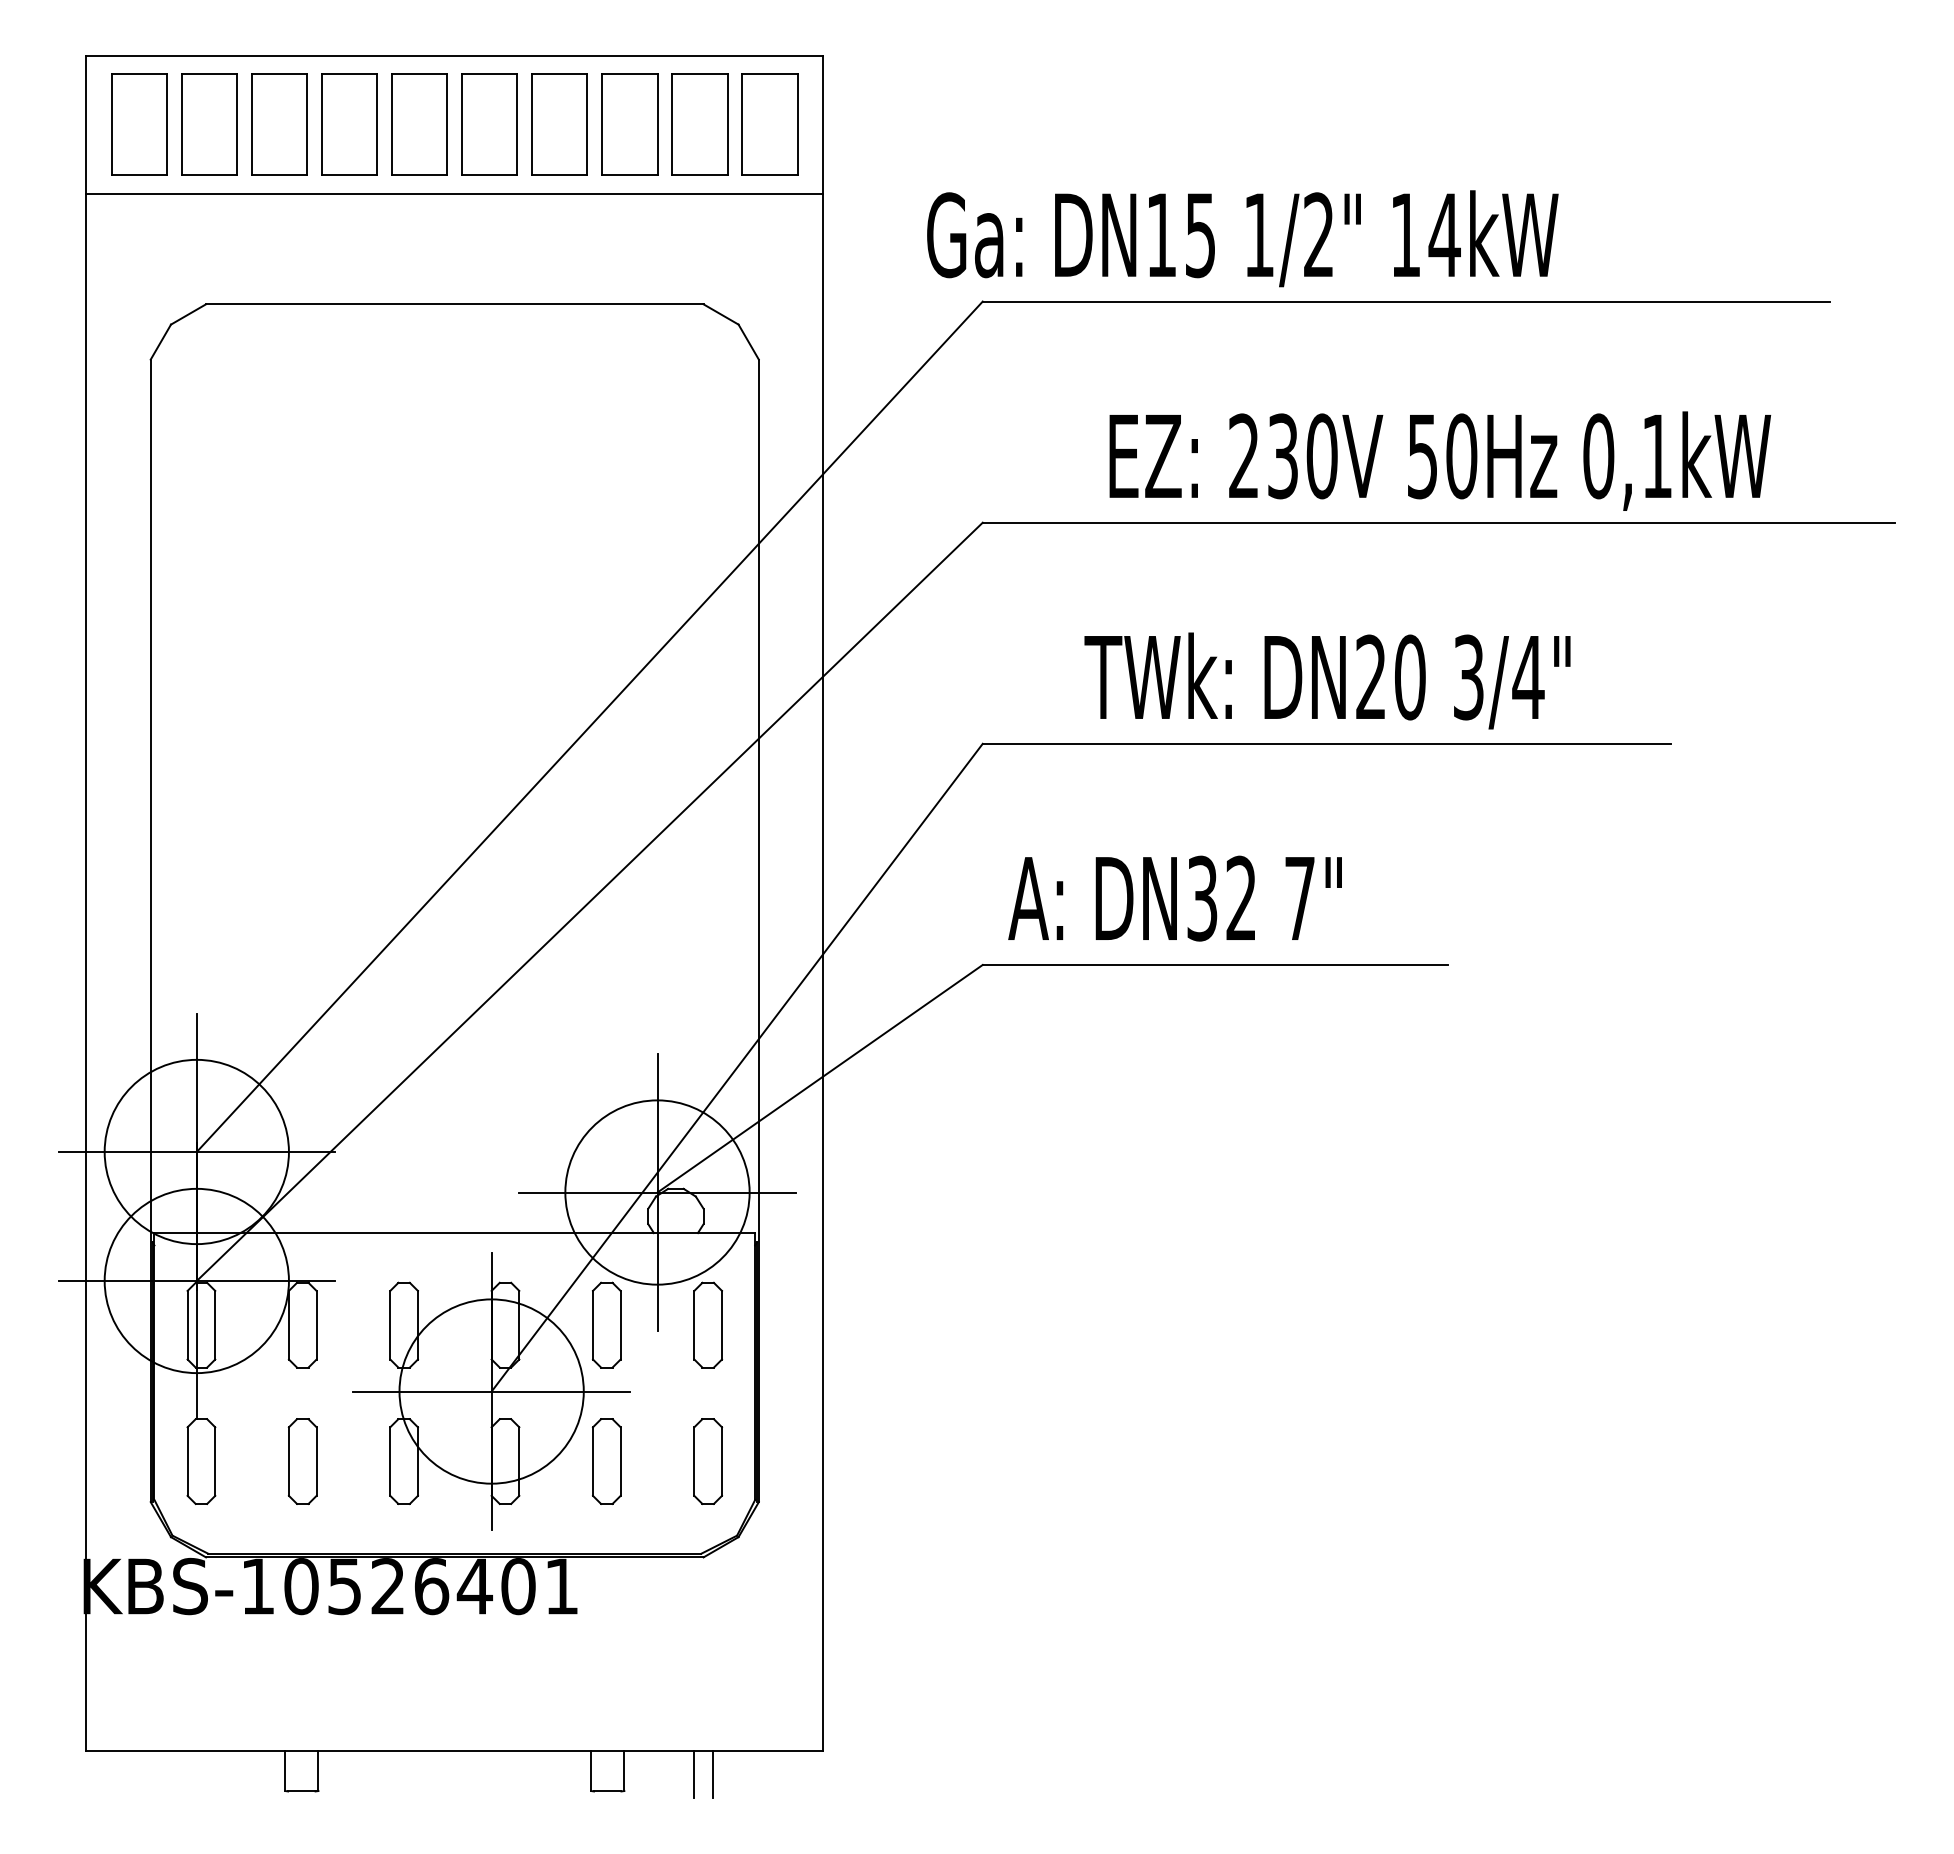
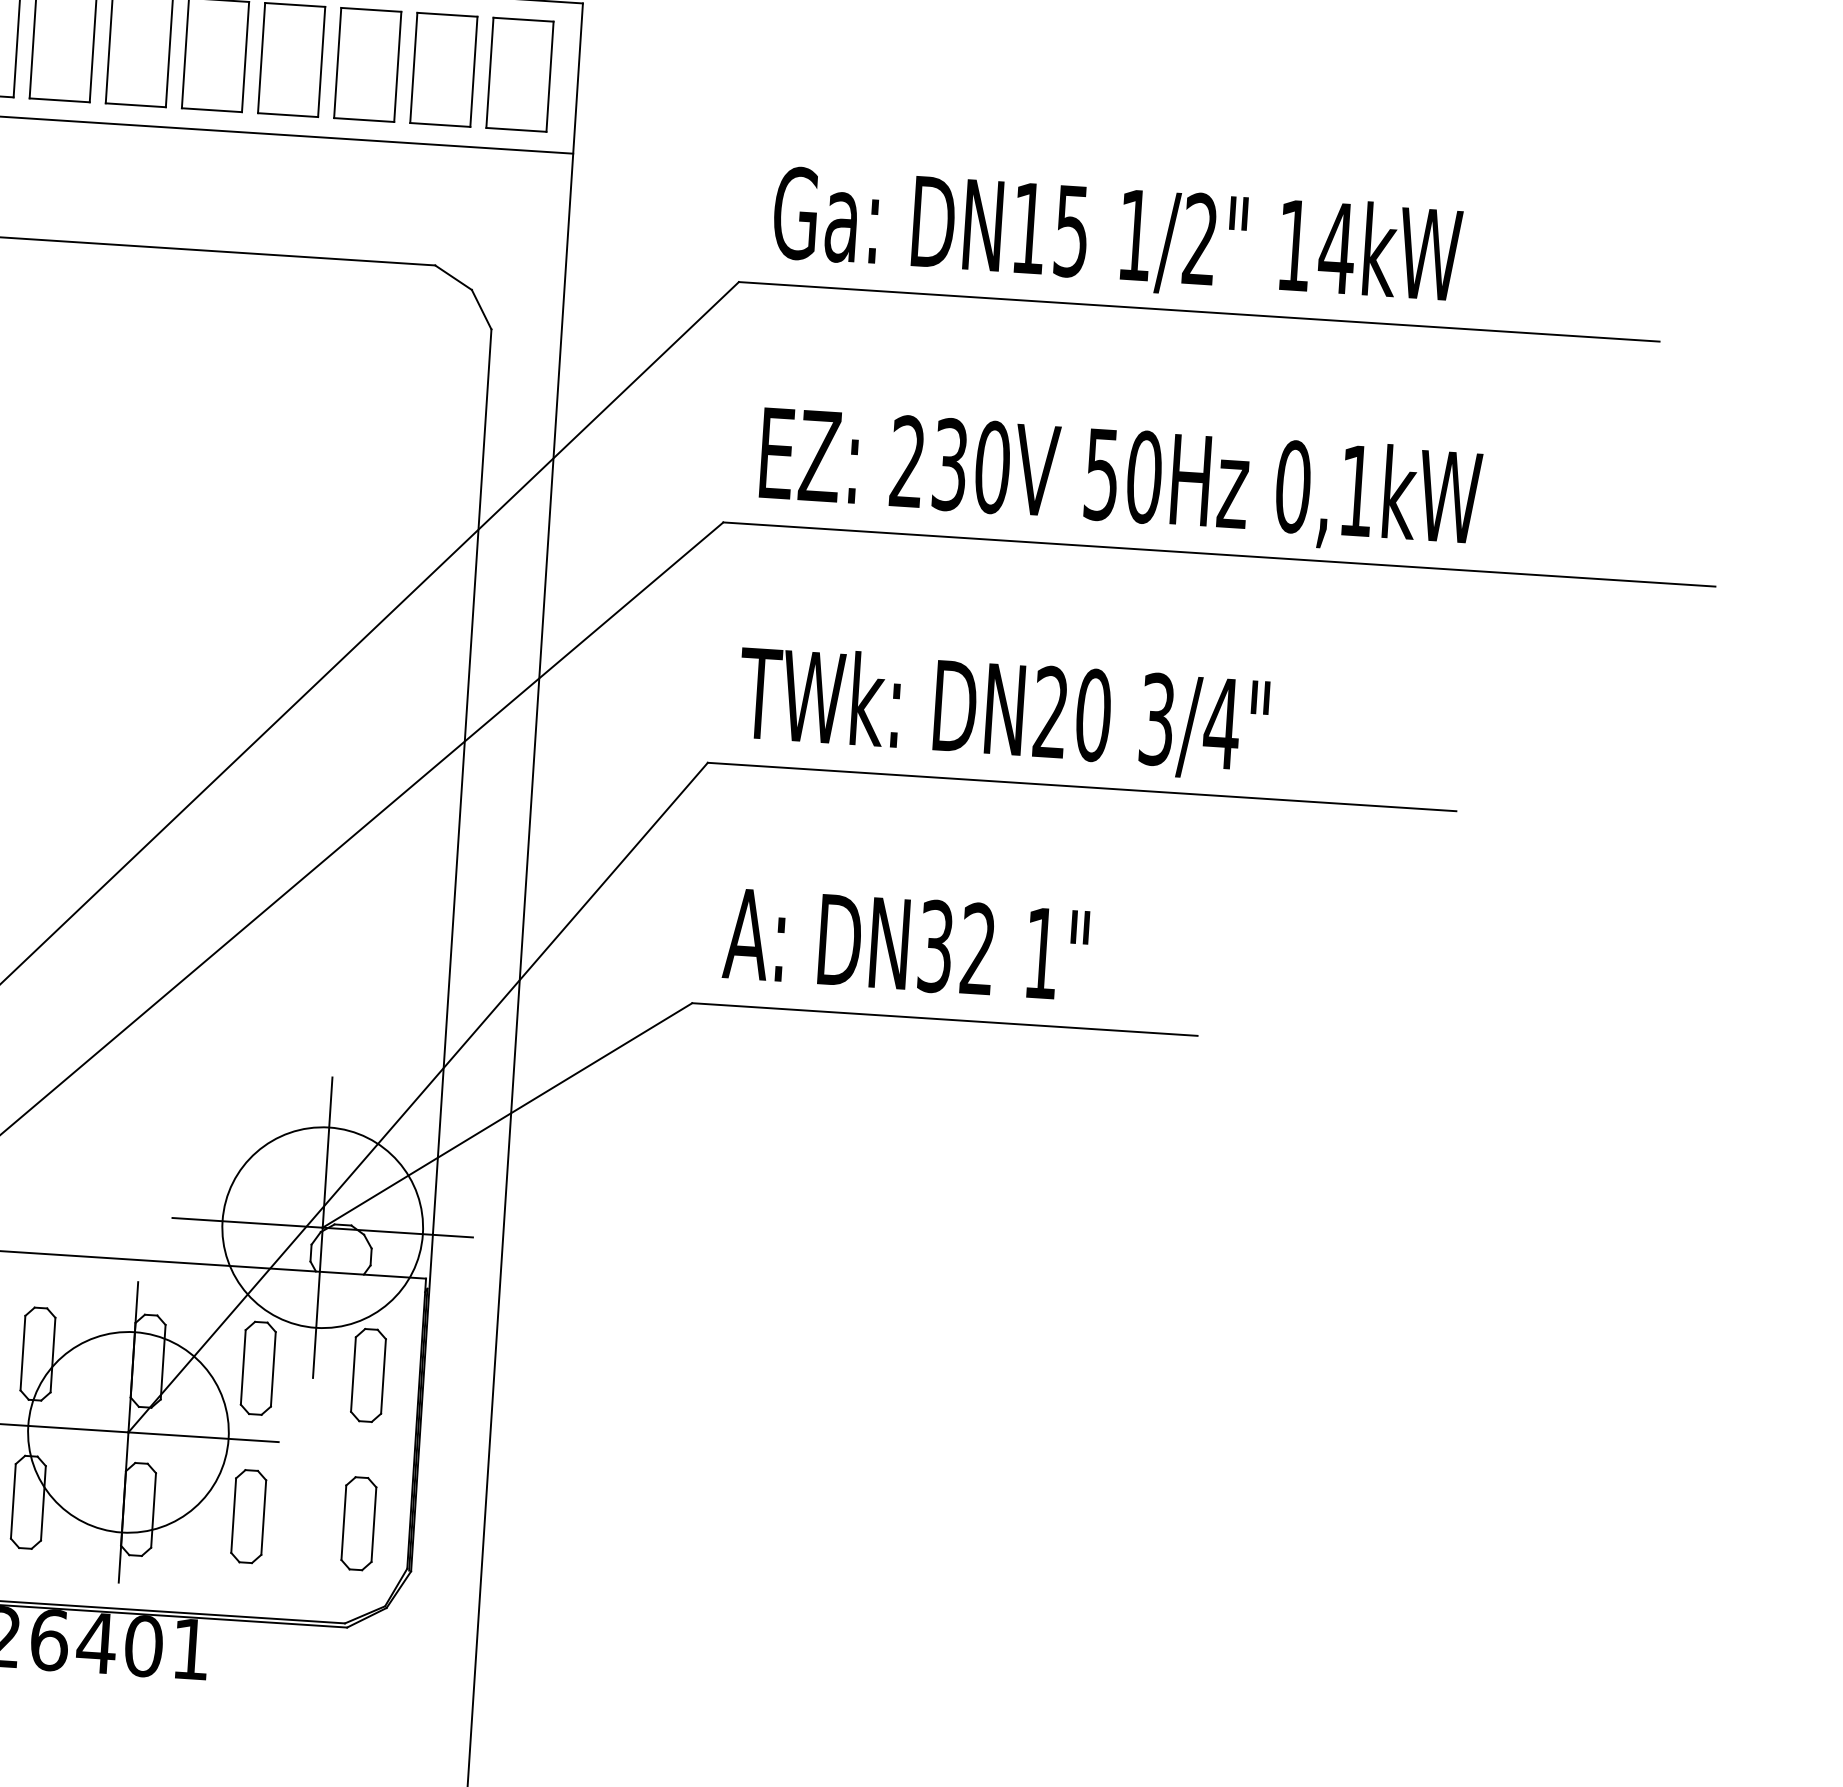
text: (1242, 238) -> (1117, 237), moved
text: (1440, 460) -> (1120, 480), moved
text: (1327, 680) -> (1003, 712), moved
text: (1299, 898) -> (1041, 953), 7" -> 1"

